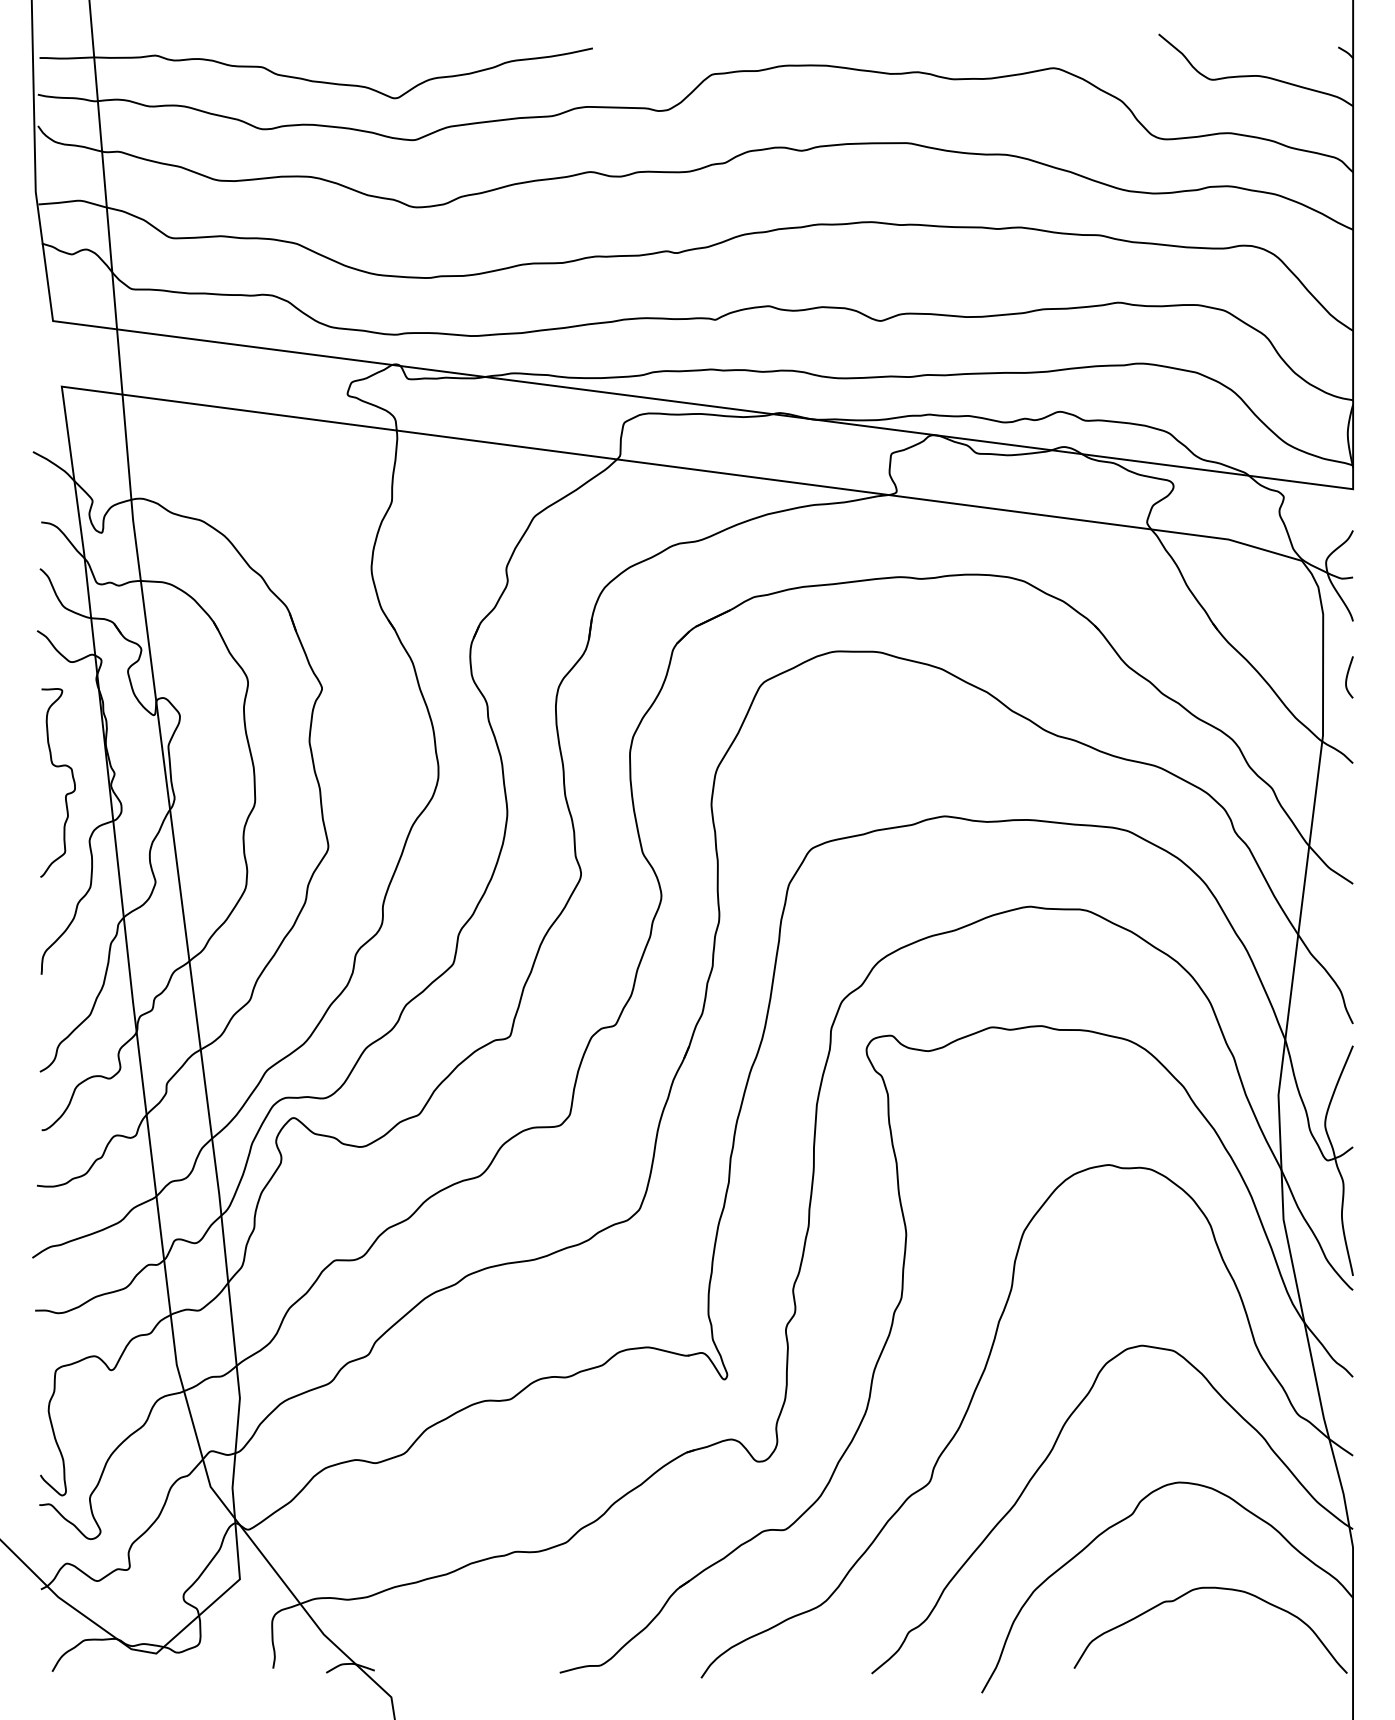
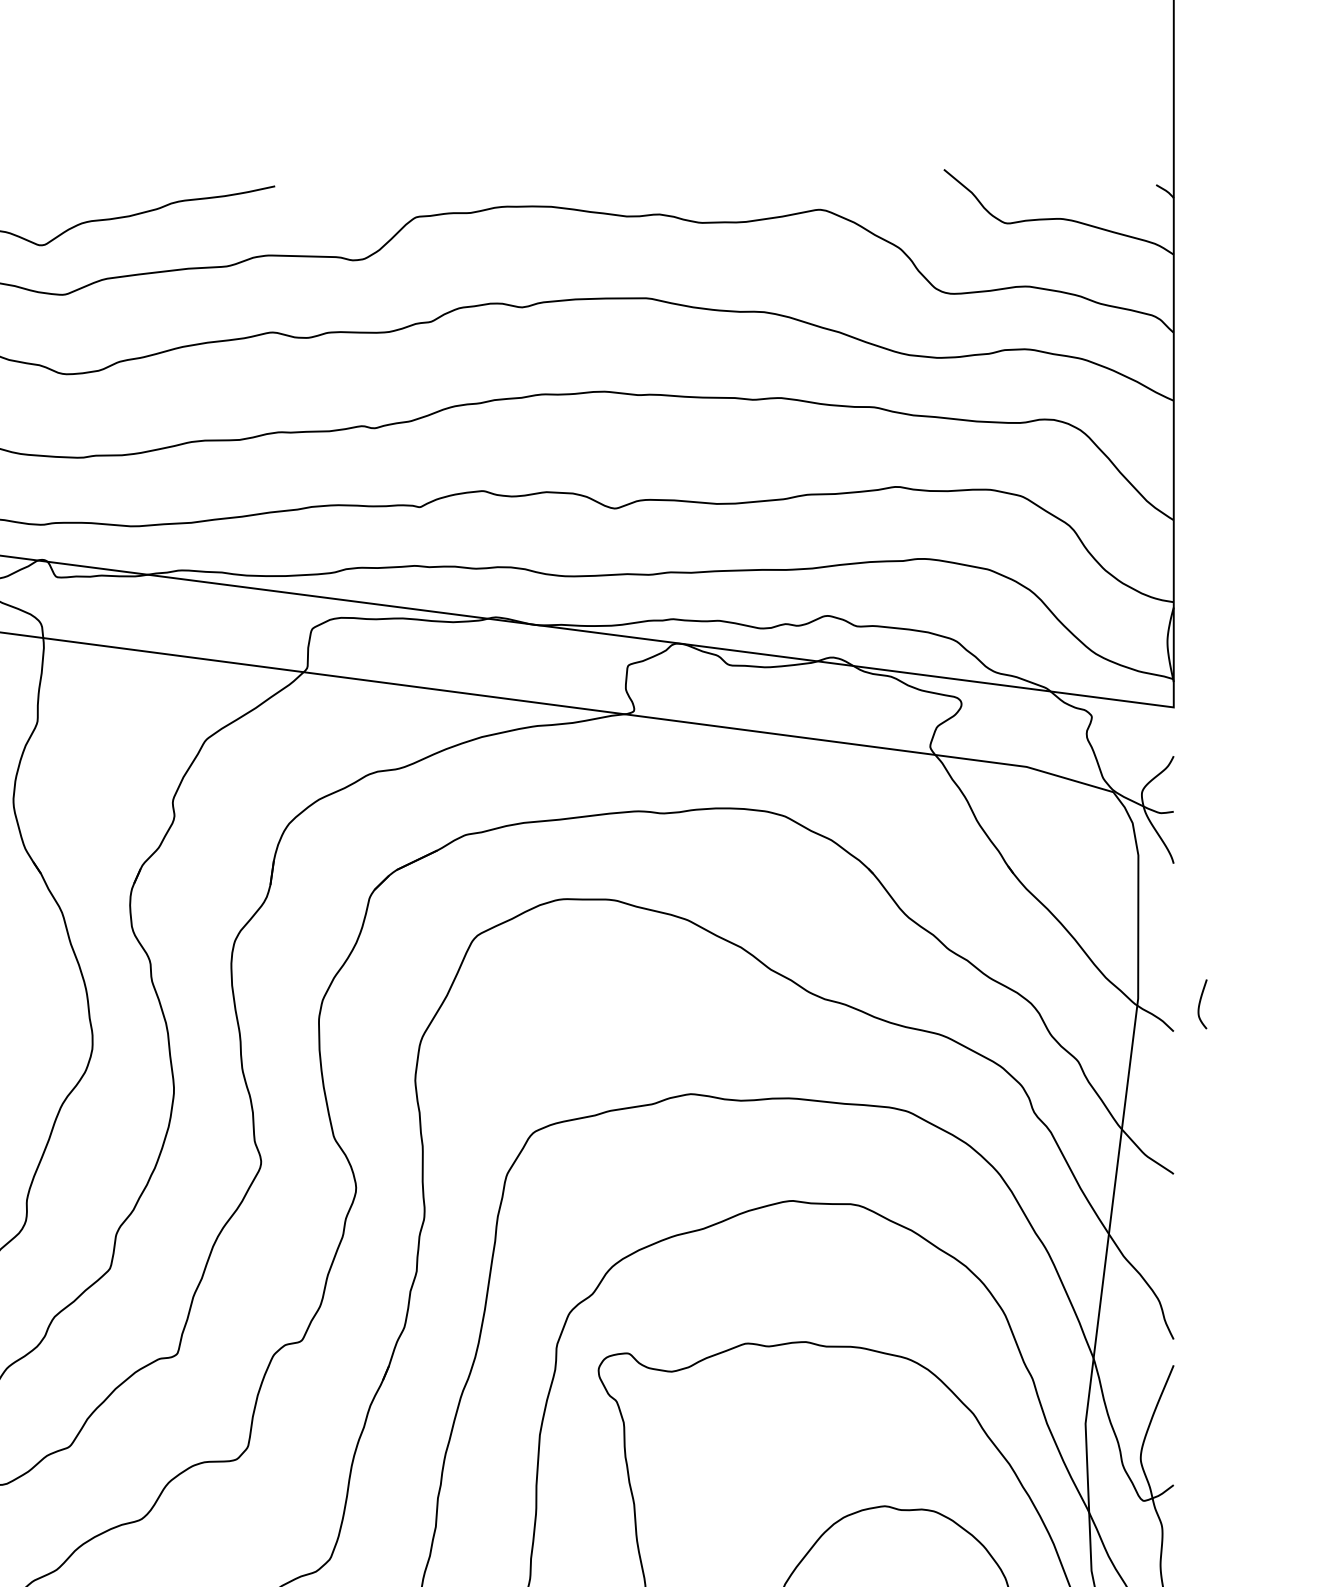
curve: (1347, 677) -> (1200, 1004), moved

